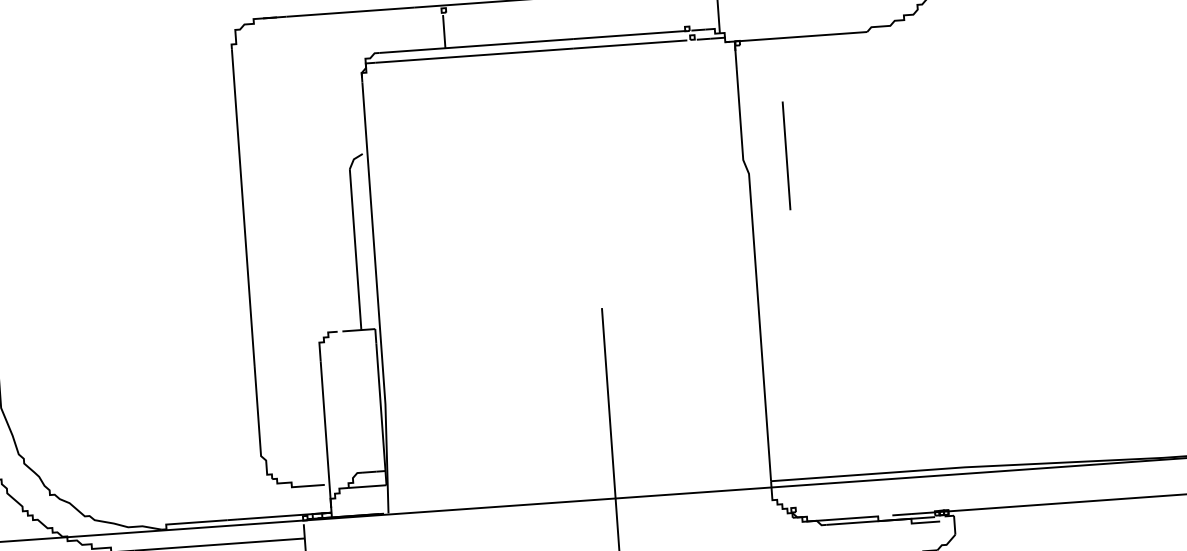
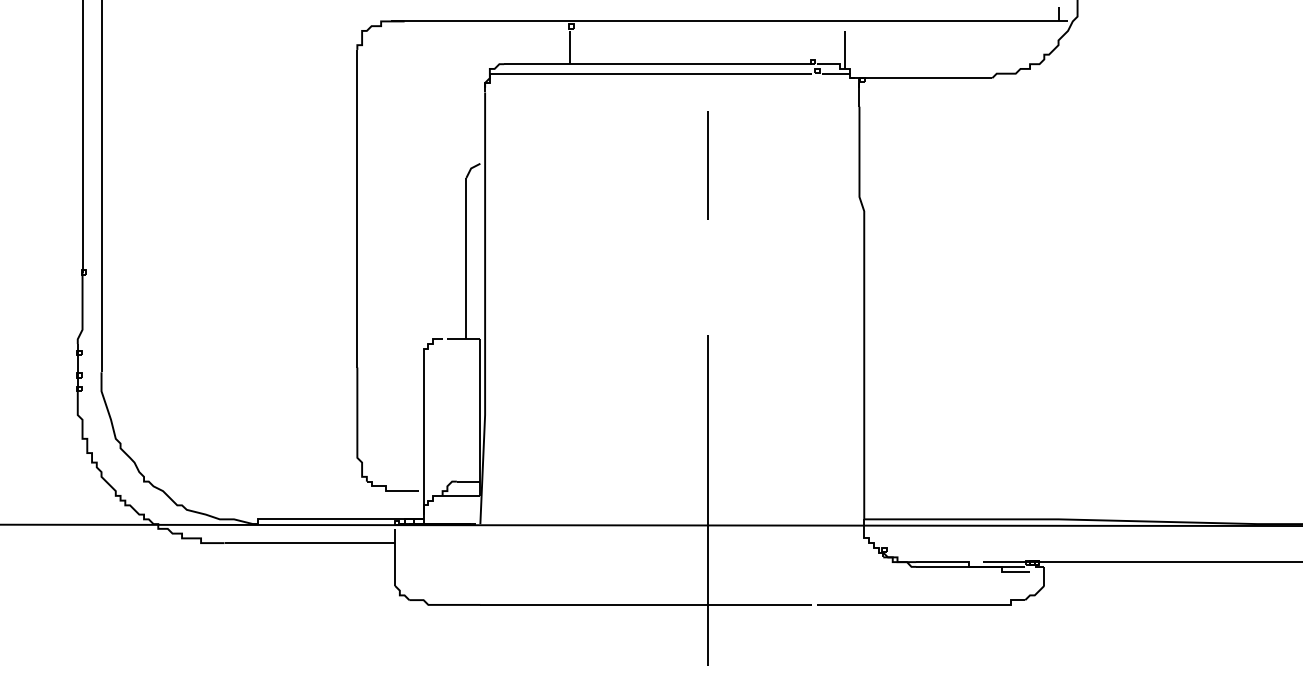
line: (786, 155) -> (707, 165), moved

